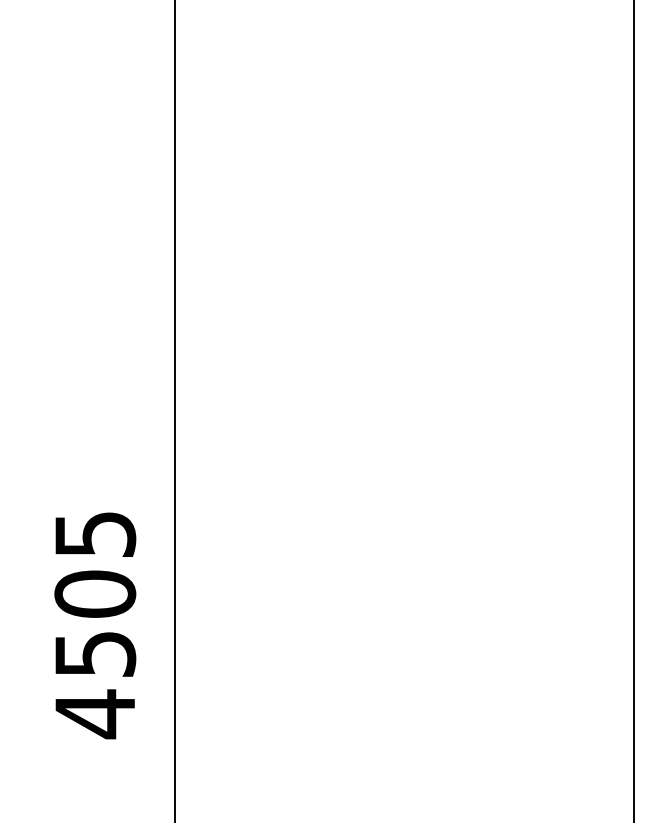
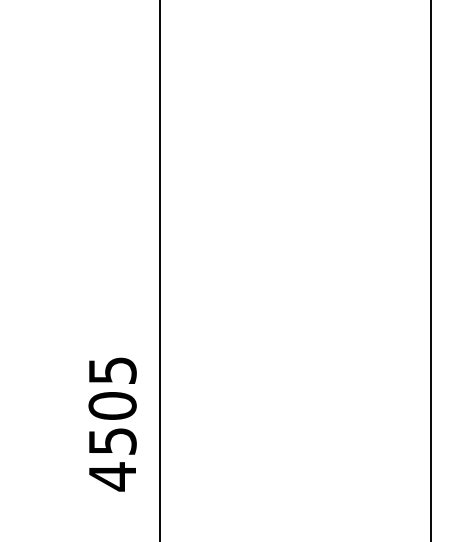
text: (95, 625) -> (112, 424), moved

